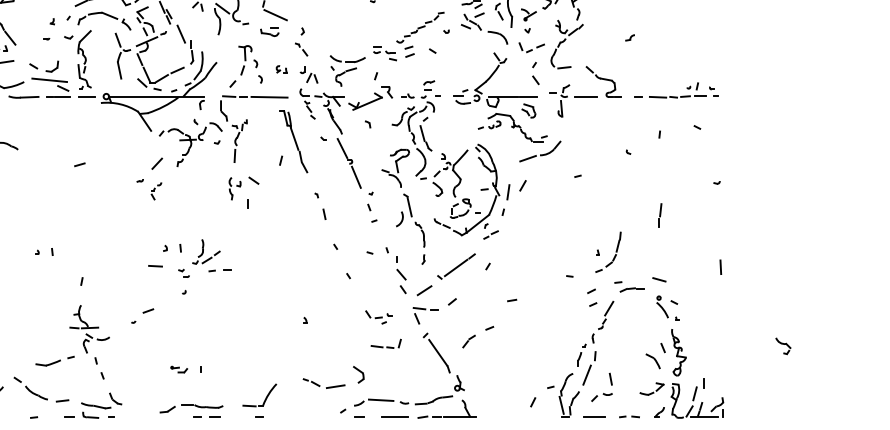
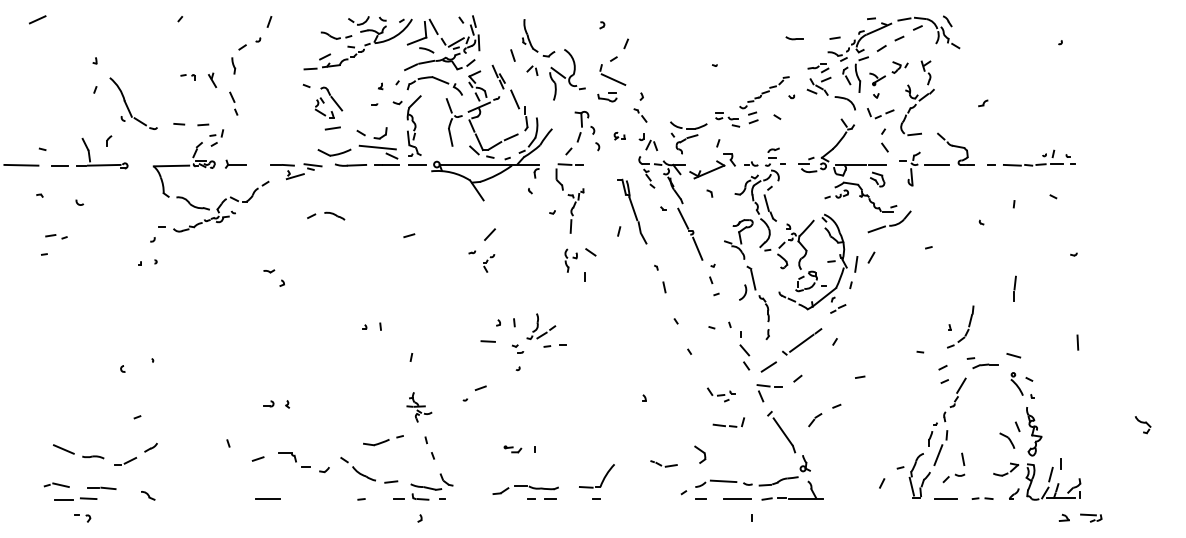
line: (268, 96) -> (606, 164), removed
part: (190, 144) -> (524, 214), removed
part: (89, 329) -> (419, 407), size x0.6
part: (323, 383) -> (663, 463), size x0.6

